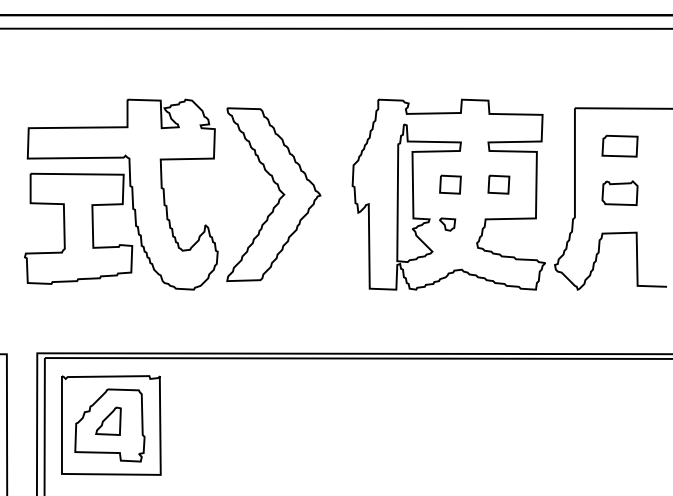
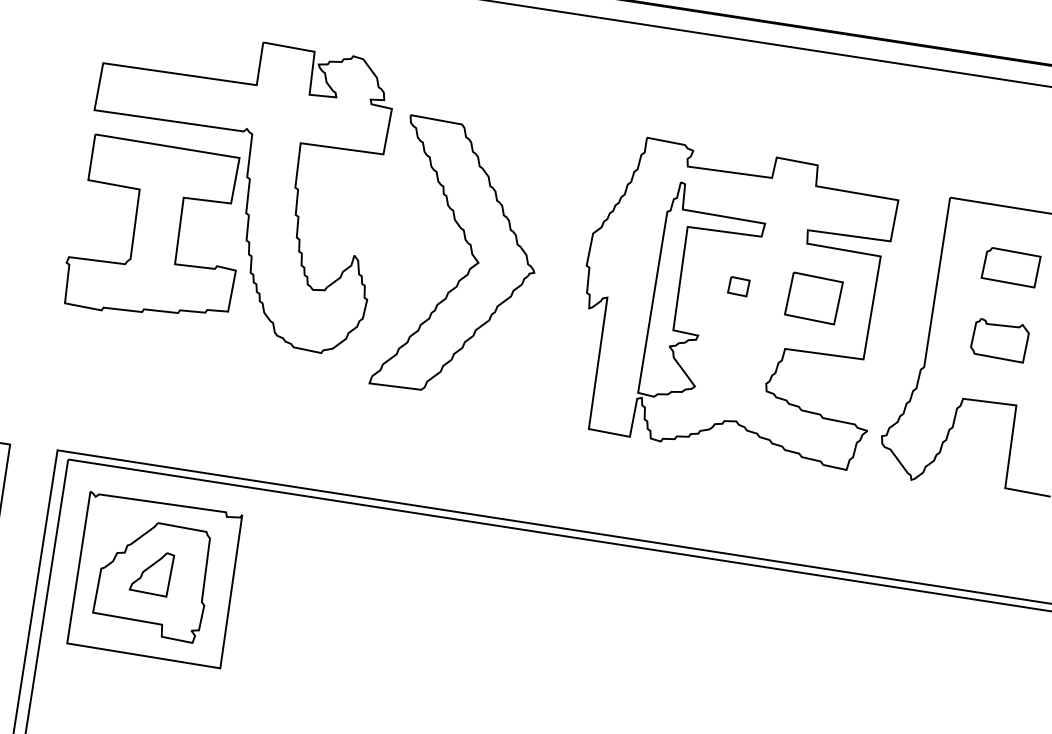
part: (450, 184) -> (738, 286), size x0.6
part: (498, 184) -> (813, 297), size x1.6
part: (121, 194) -> (231, 188), moved
part: (447, 224) -> (724, 347), removed

